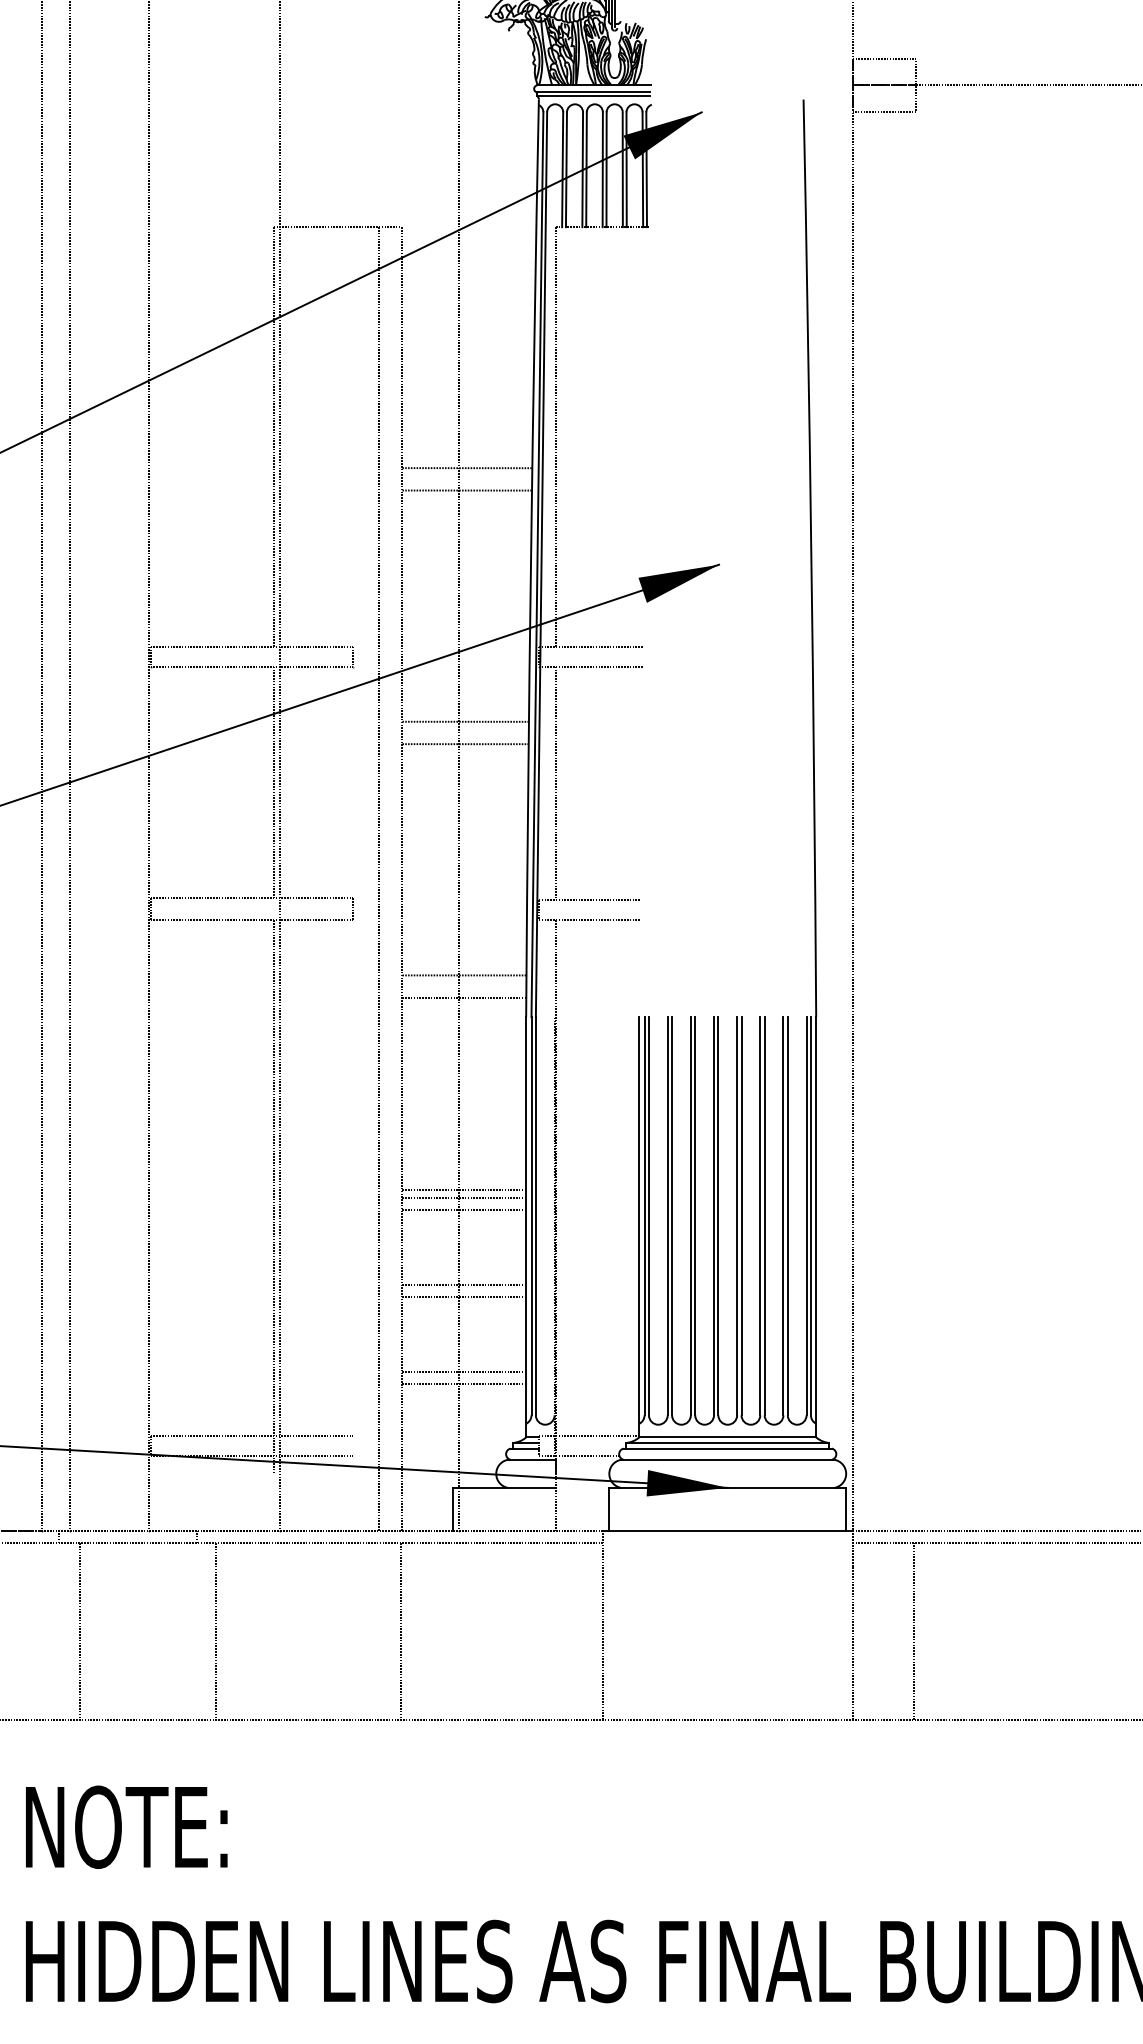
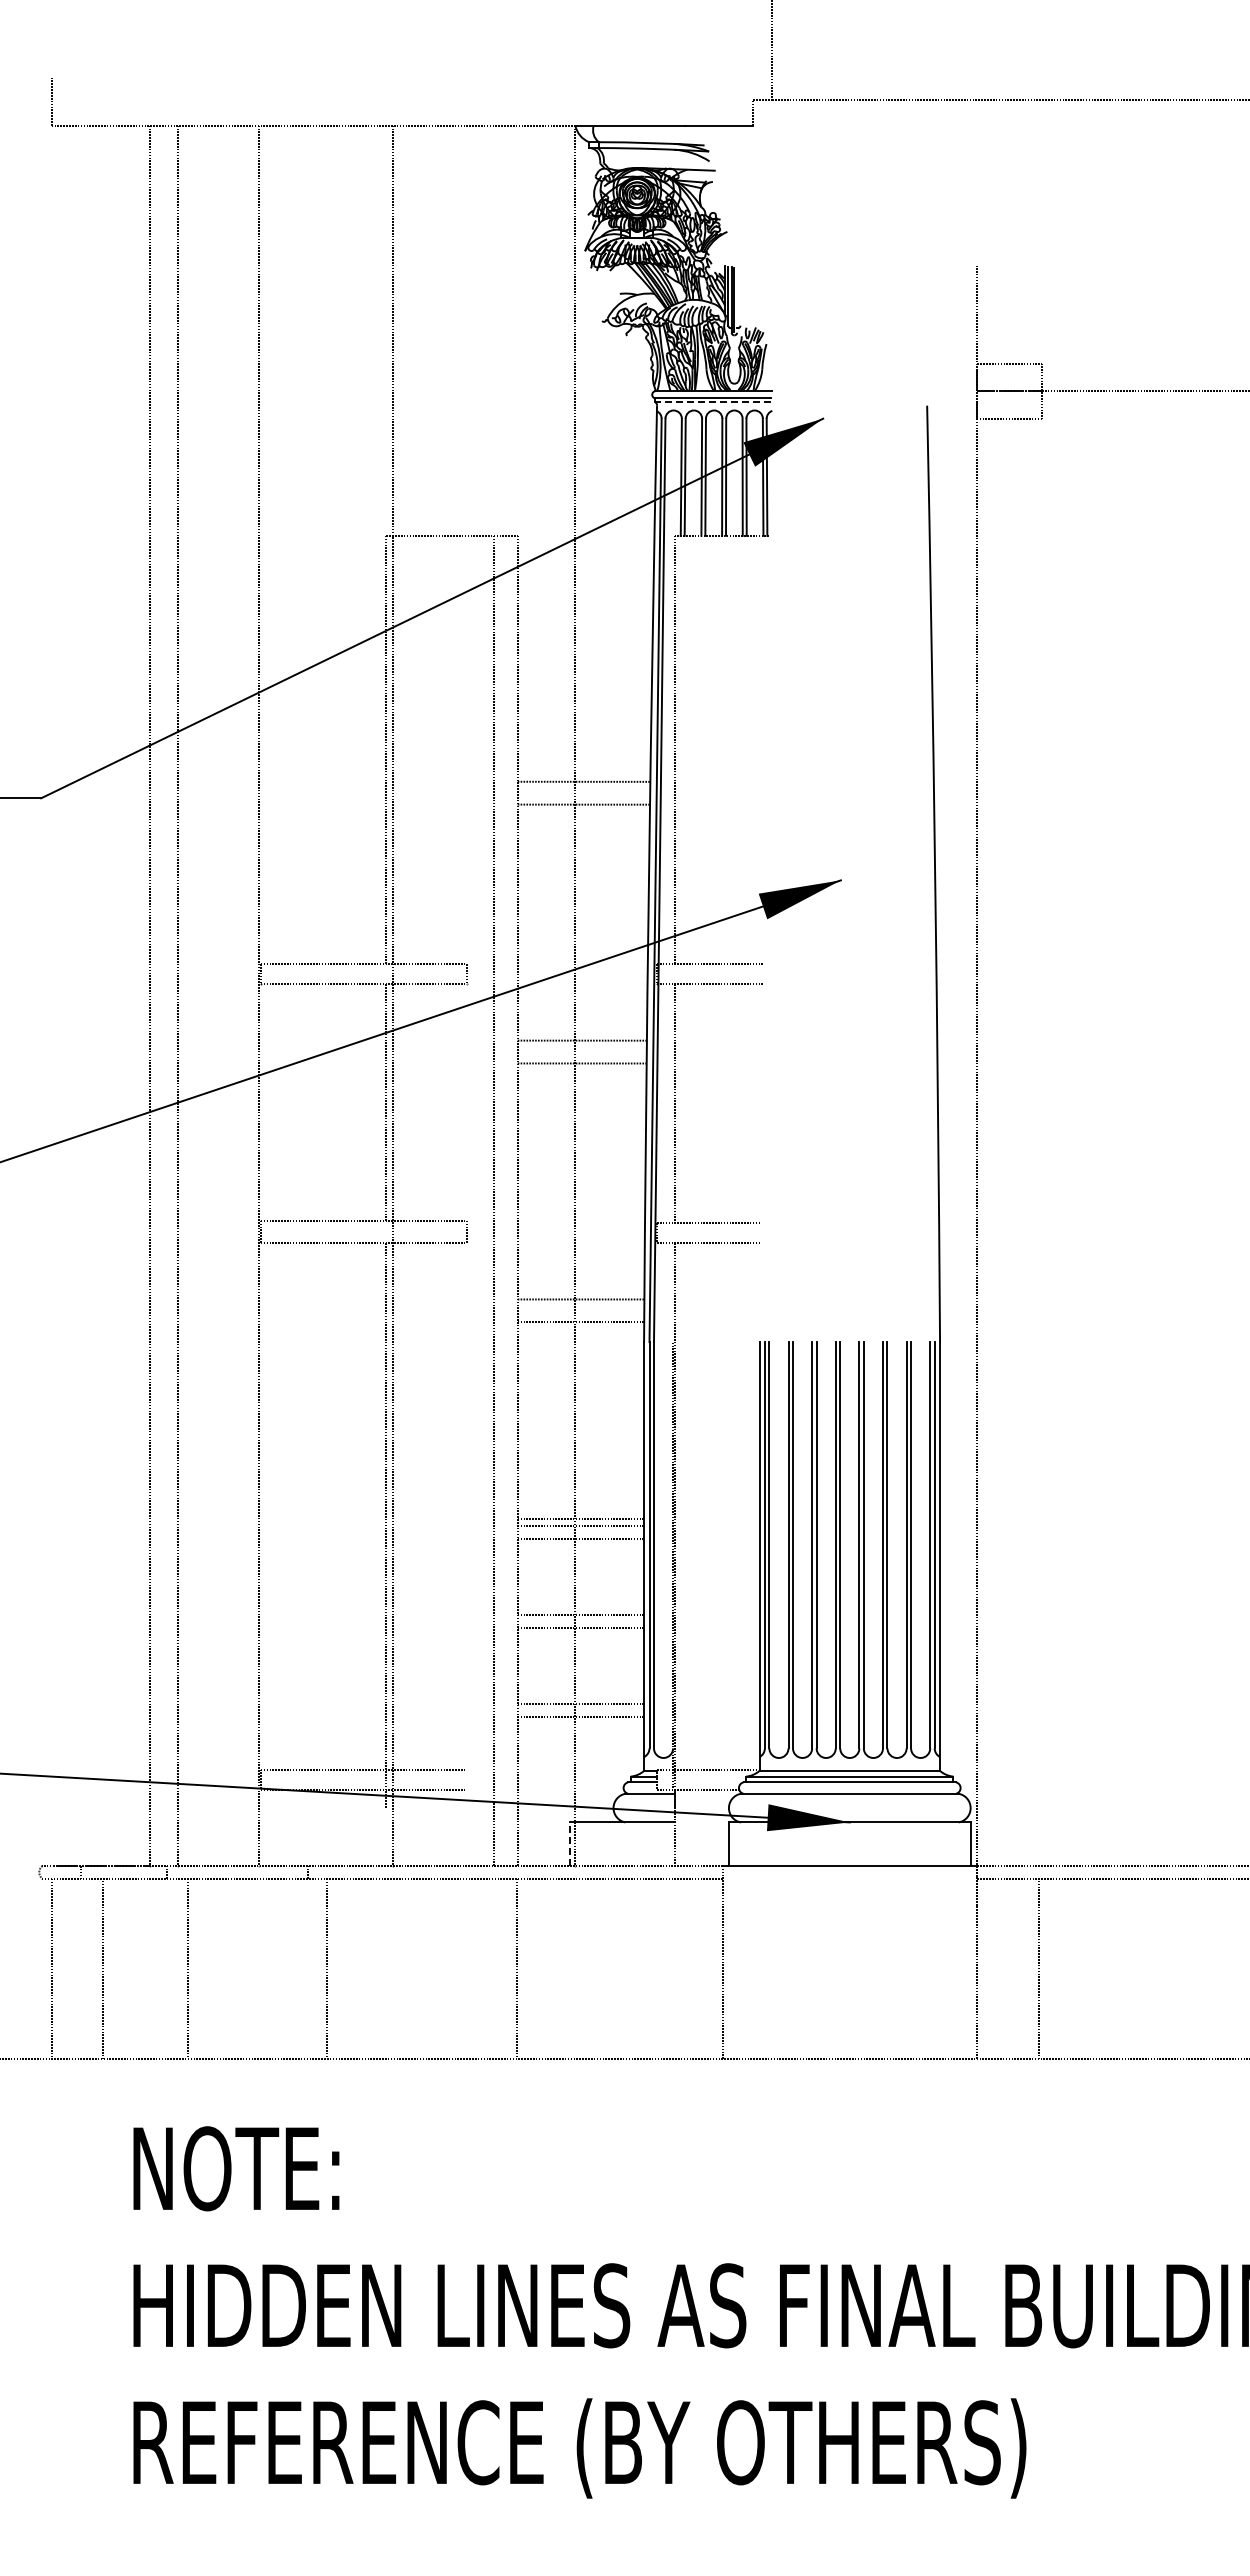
line: (594, 96) -> (713, 402), solid -> dashed
line: (453, 1509) -> (569, 1844), solid -> dashed

